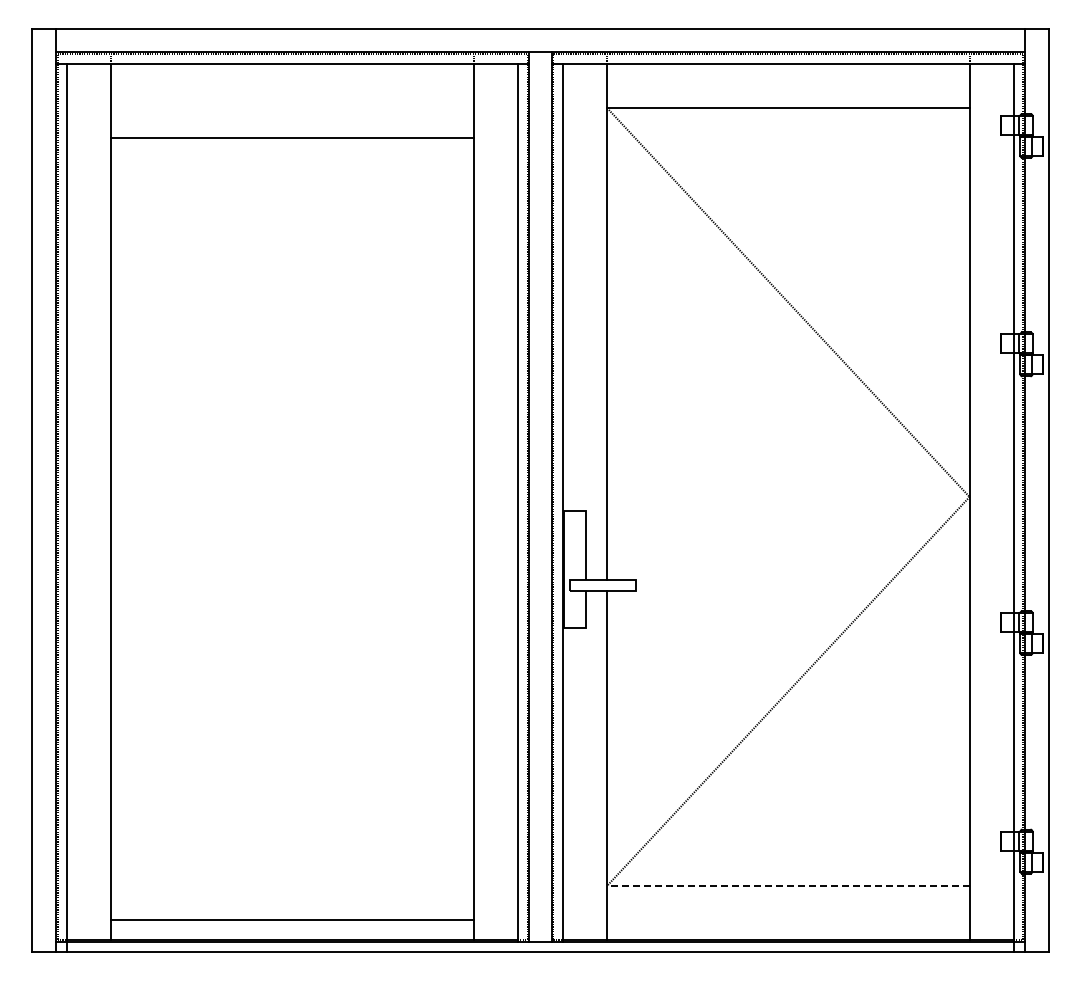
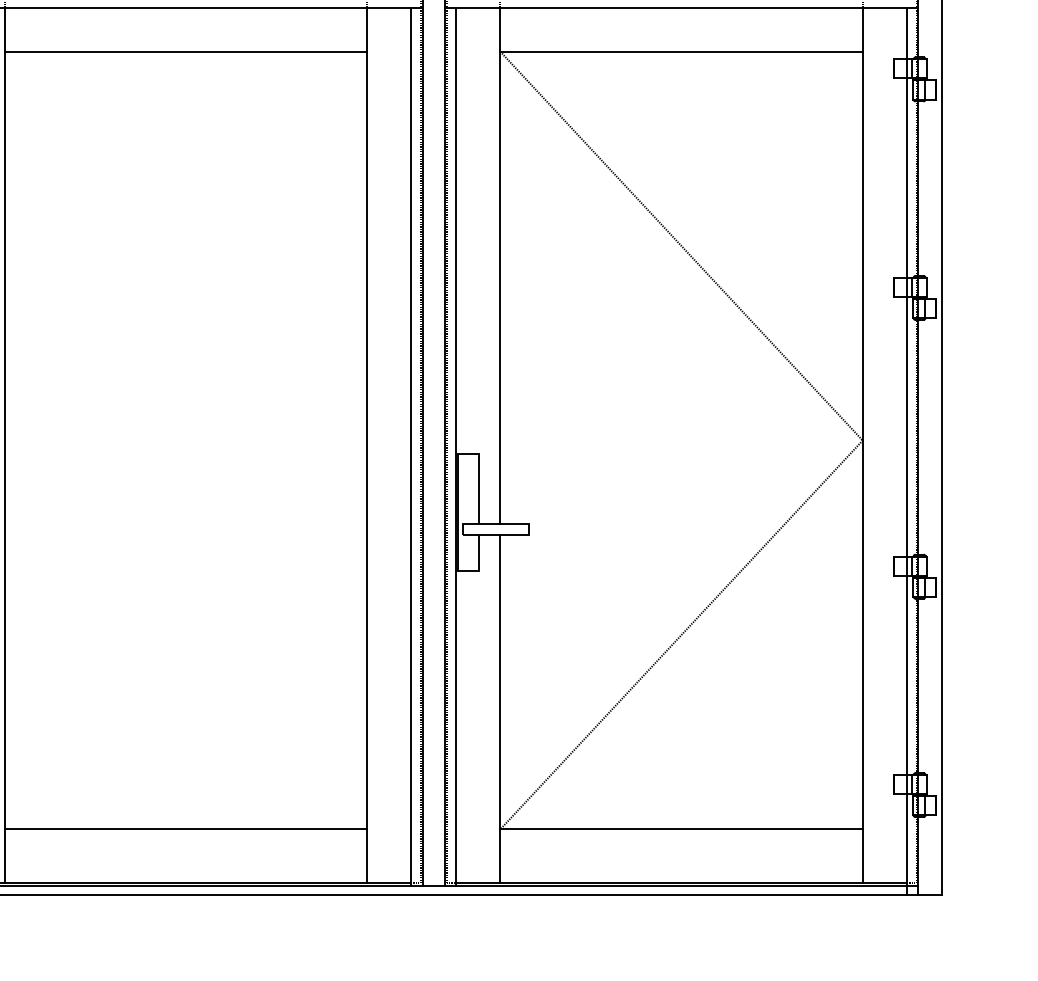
line: (292, 138) -> (185, 52), moved
line: (787, 885) -> (680, 829), dashed -> solid
line: (292, 919) -> (185, 829), moved

